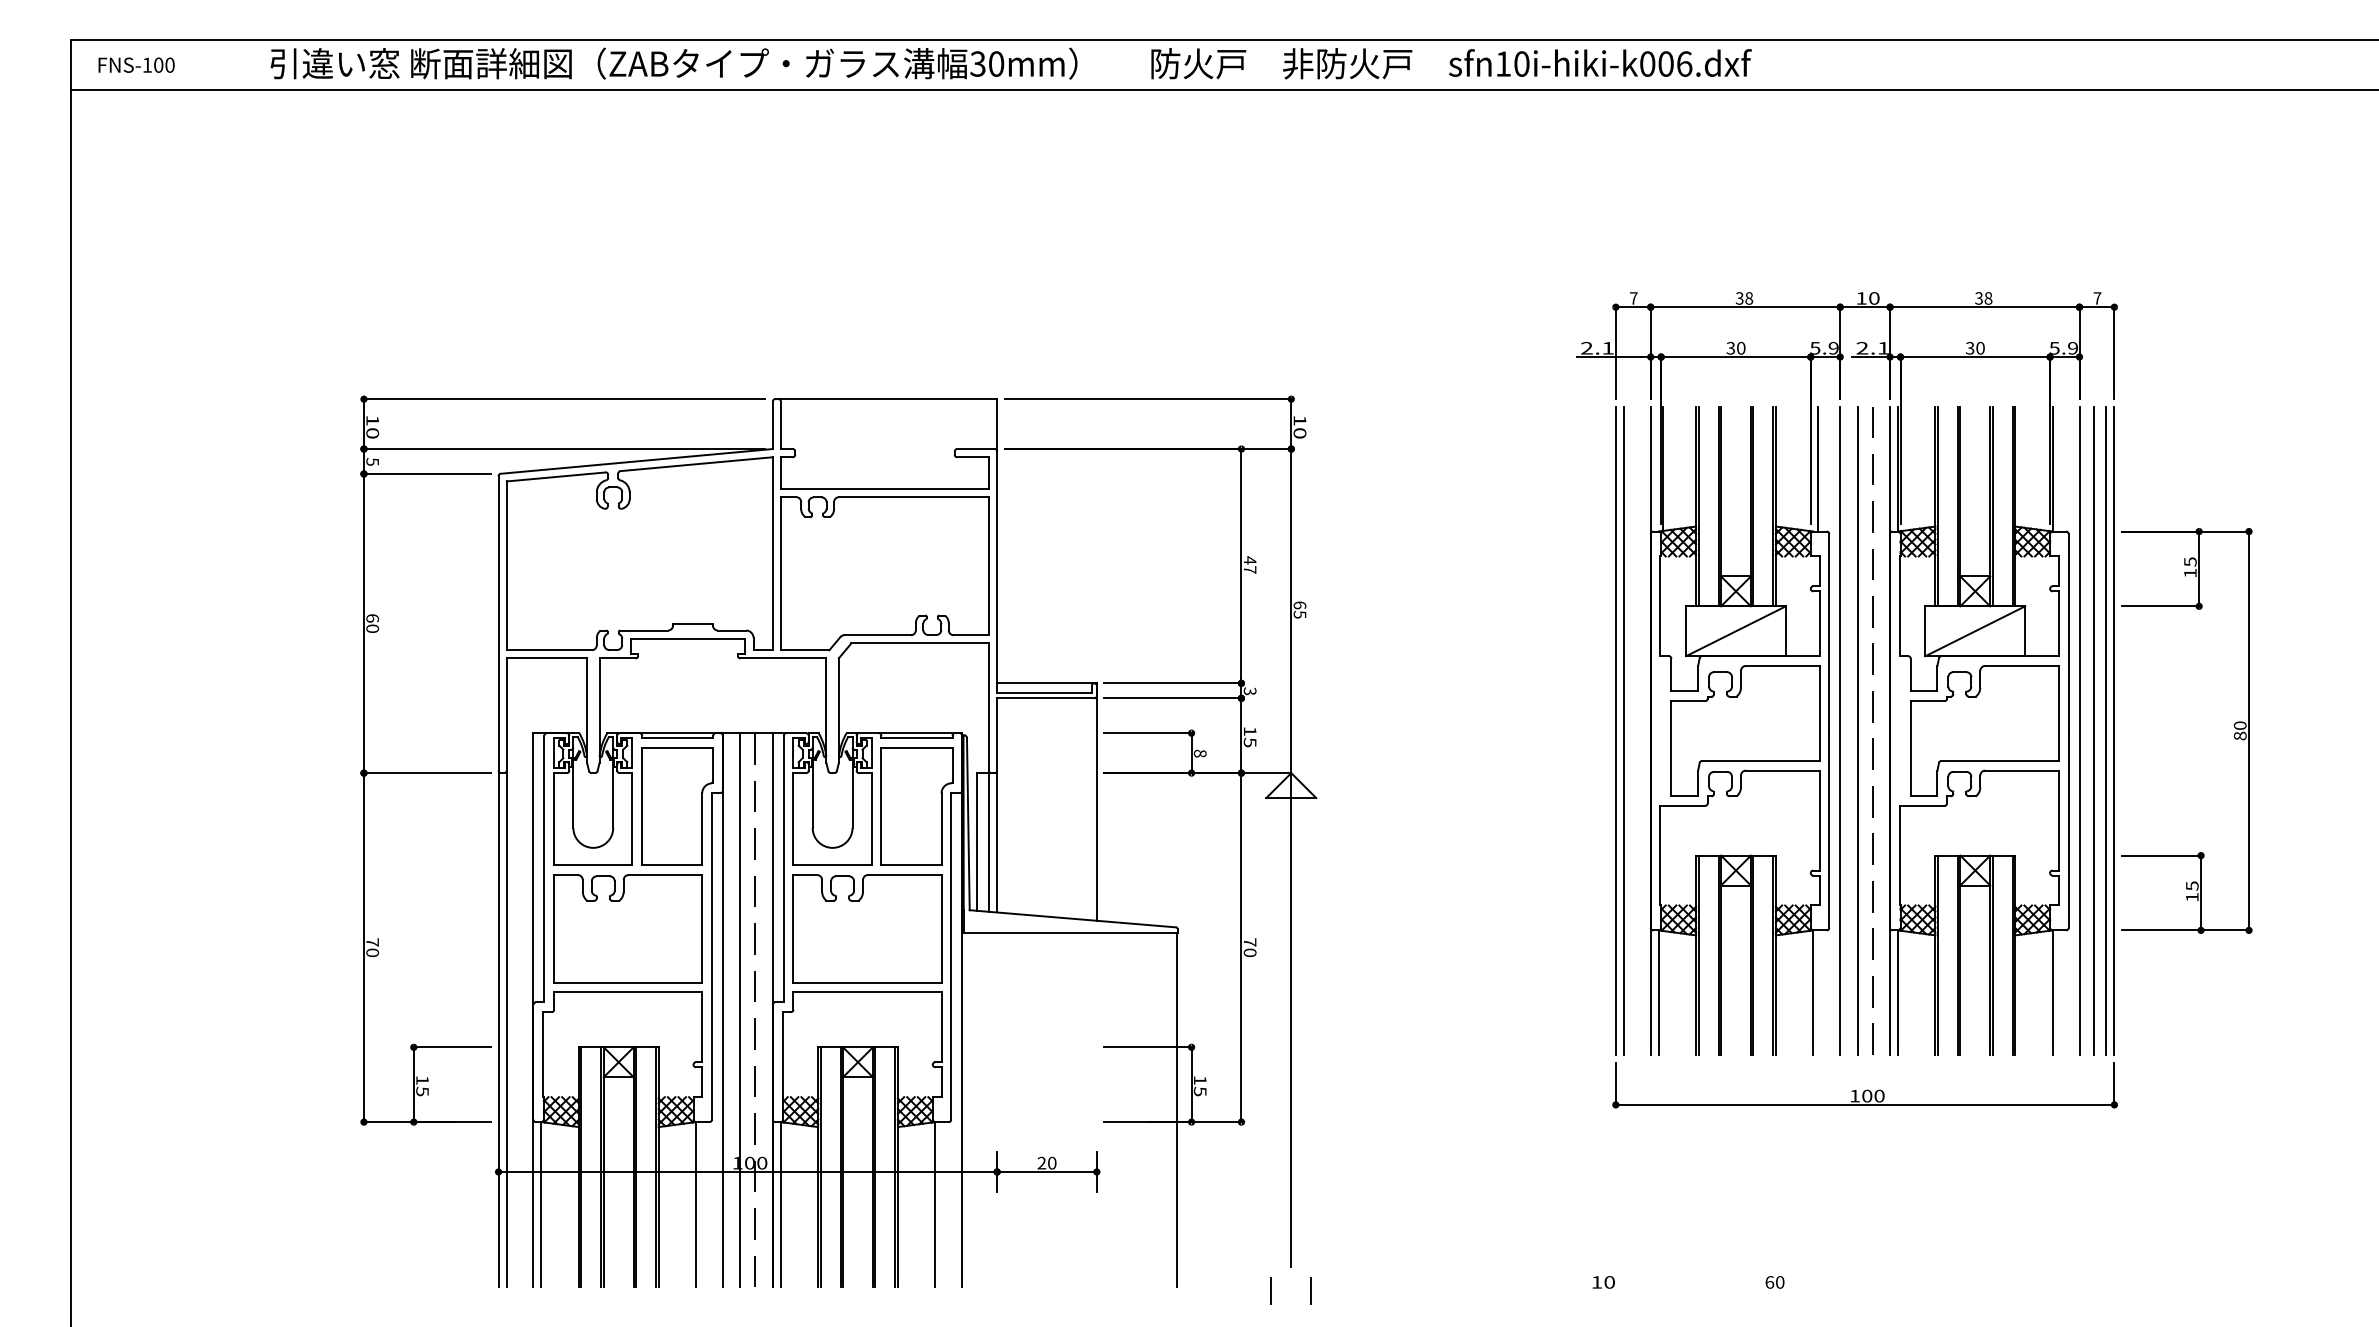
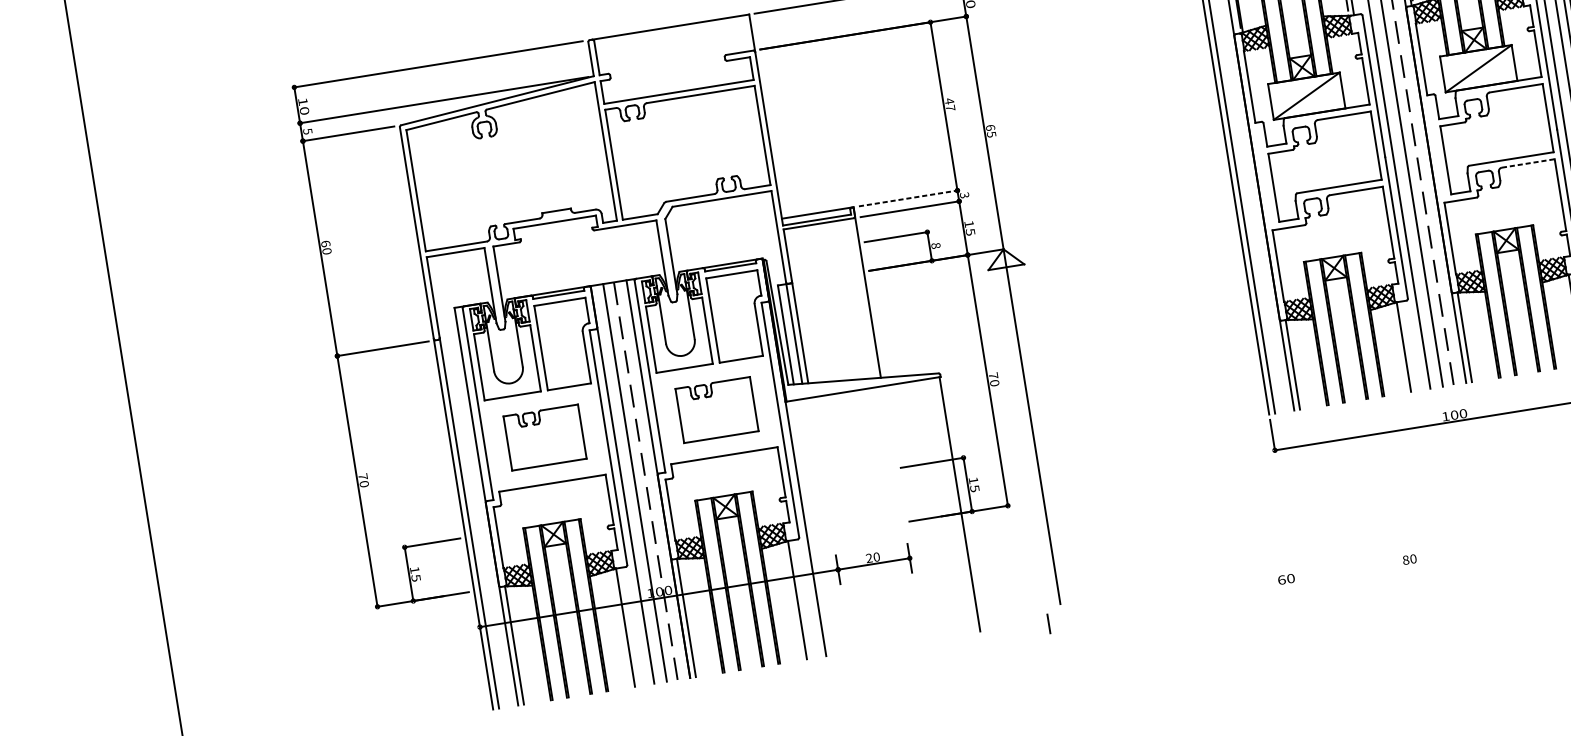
line: (1172, 683) -> (907, 198), solid -> dashed
line: (2022, 770) -> (1528, 163), solid -> dashed
part: (627, 928) -> (544, 437), size x0.7
part: (867, 928) -> (717, 409), size x0.7
text: (1597, 1282) -> (1282, 580), 10 -> 60
text: (1769, 1282) -> (1405, 560), 60 -> 80
line: (1311, 1291) -> (1077, 619), removed

